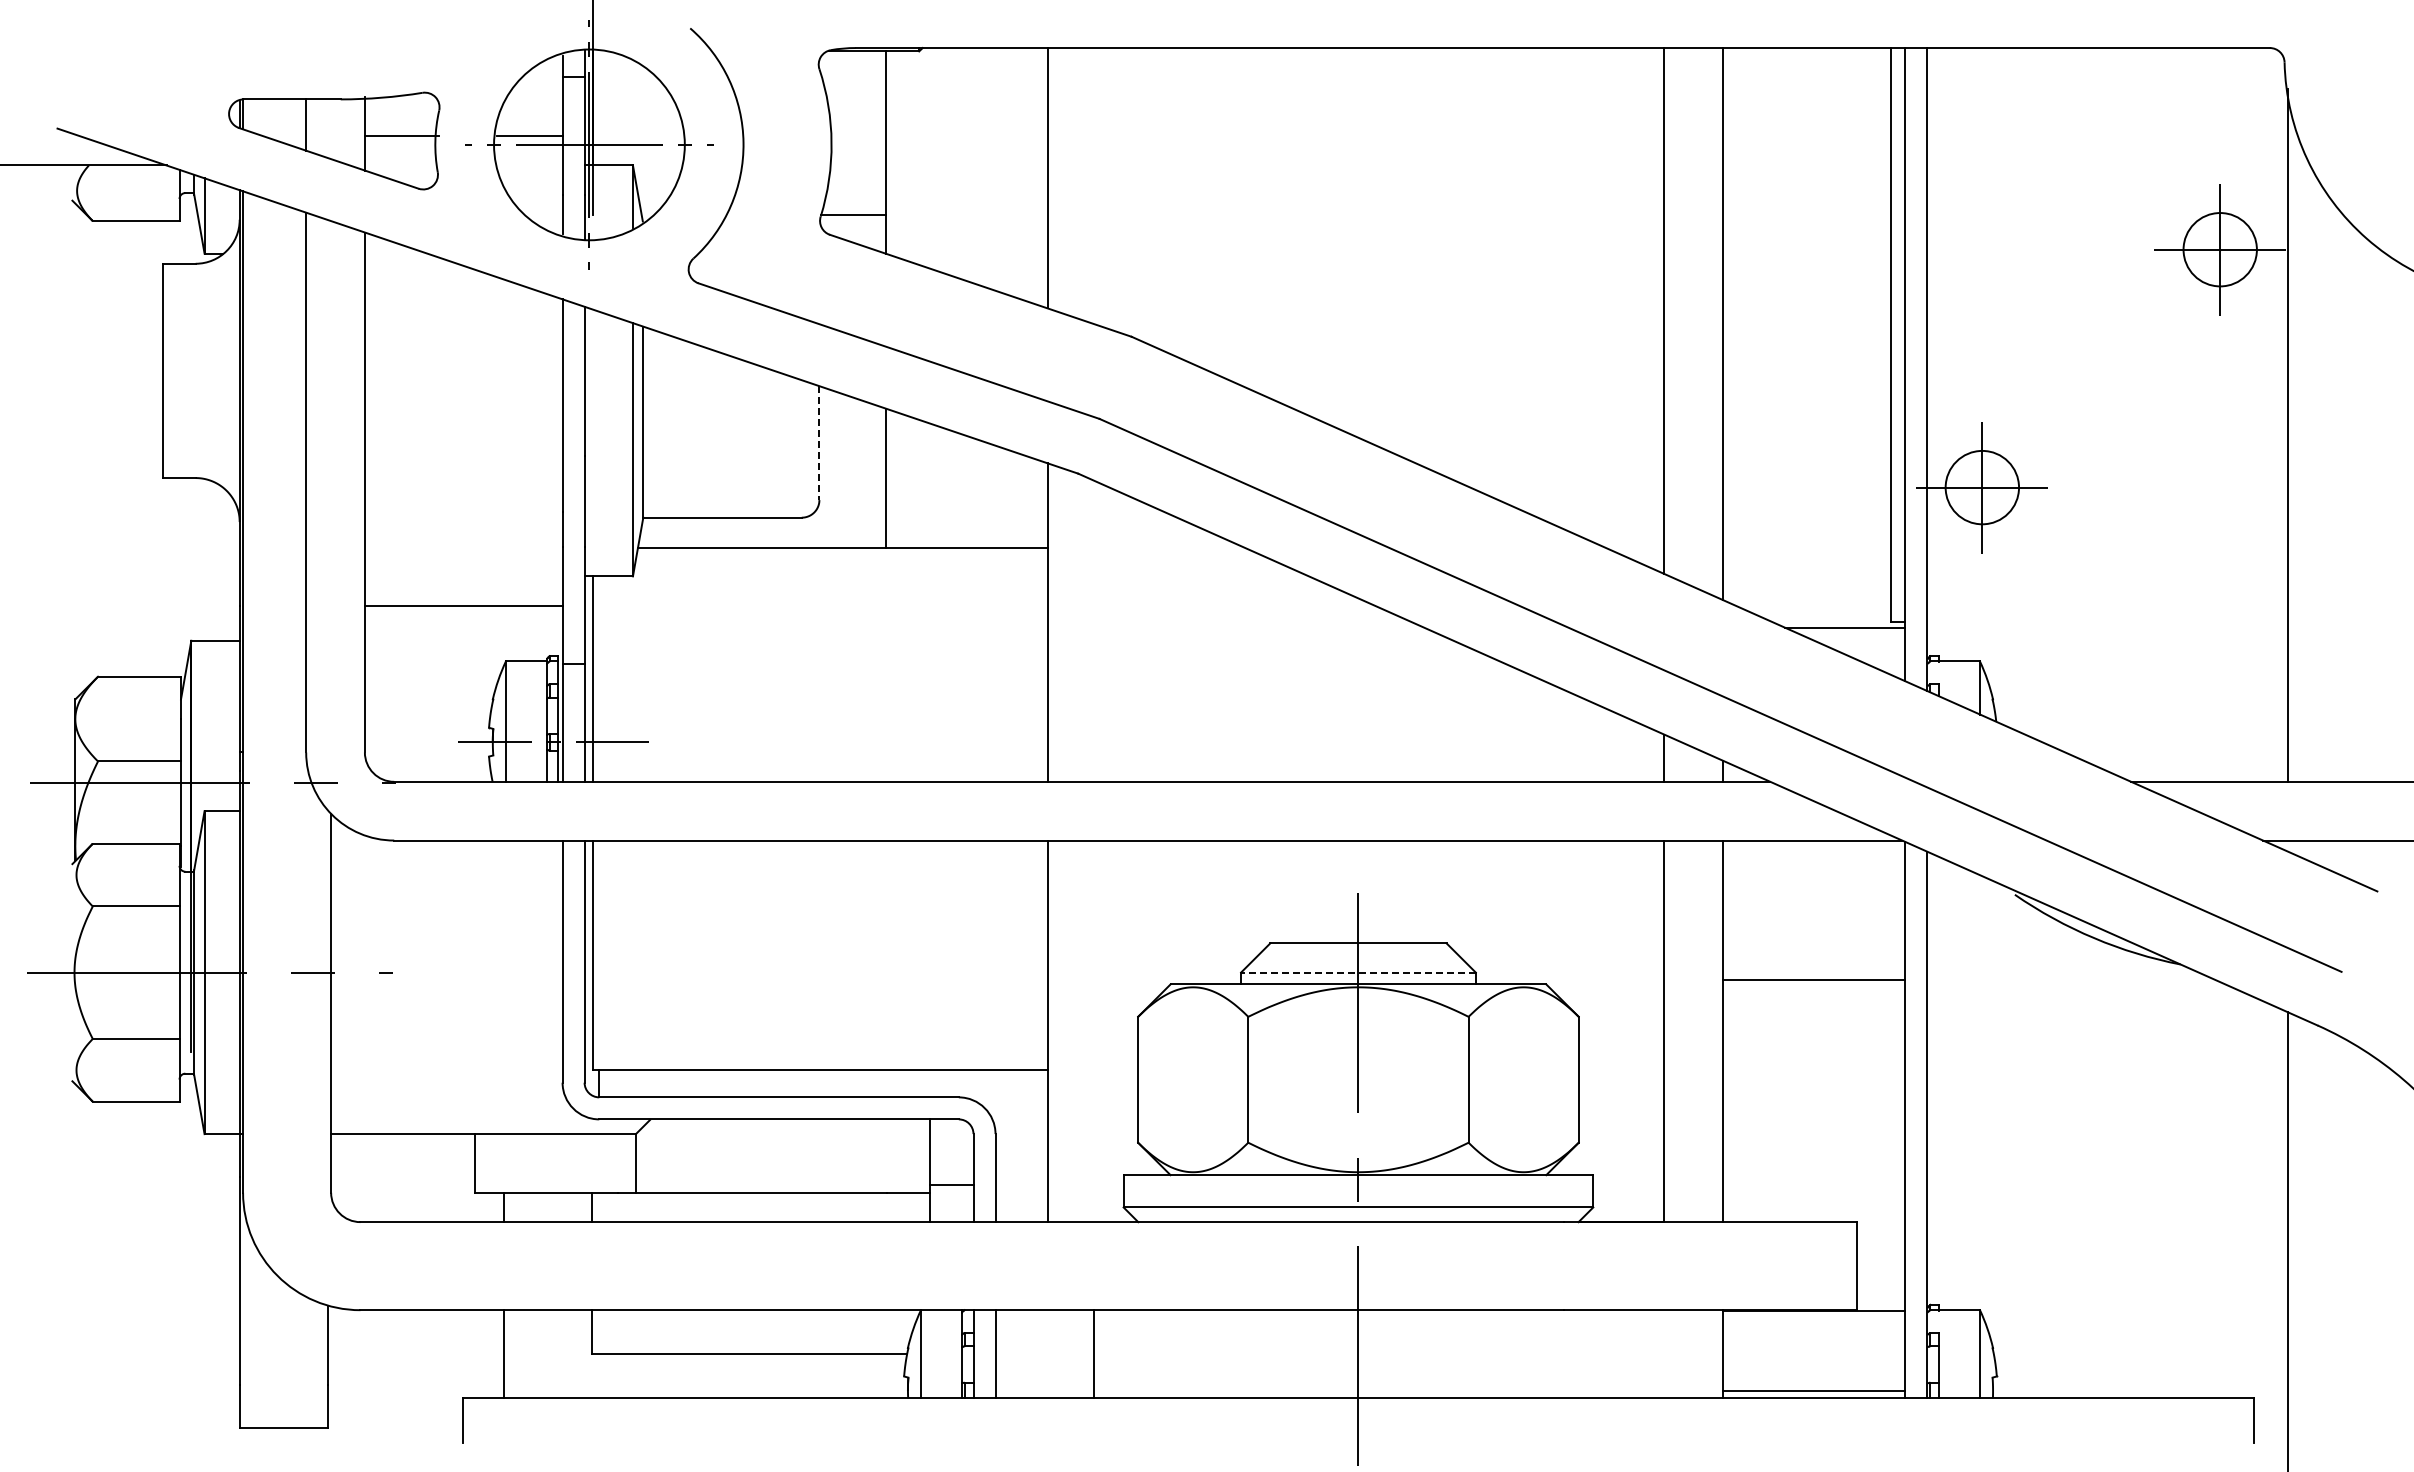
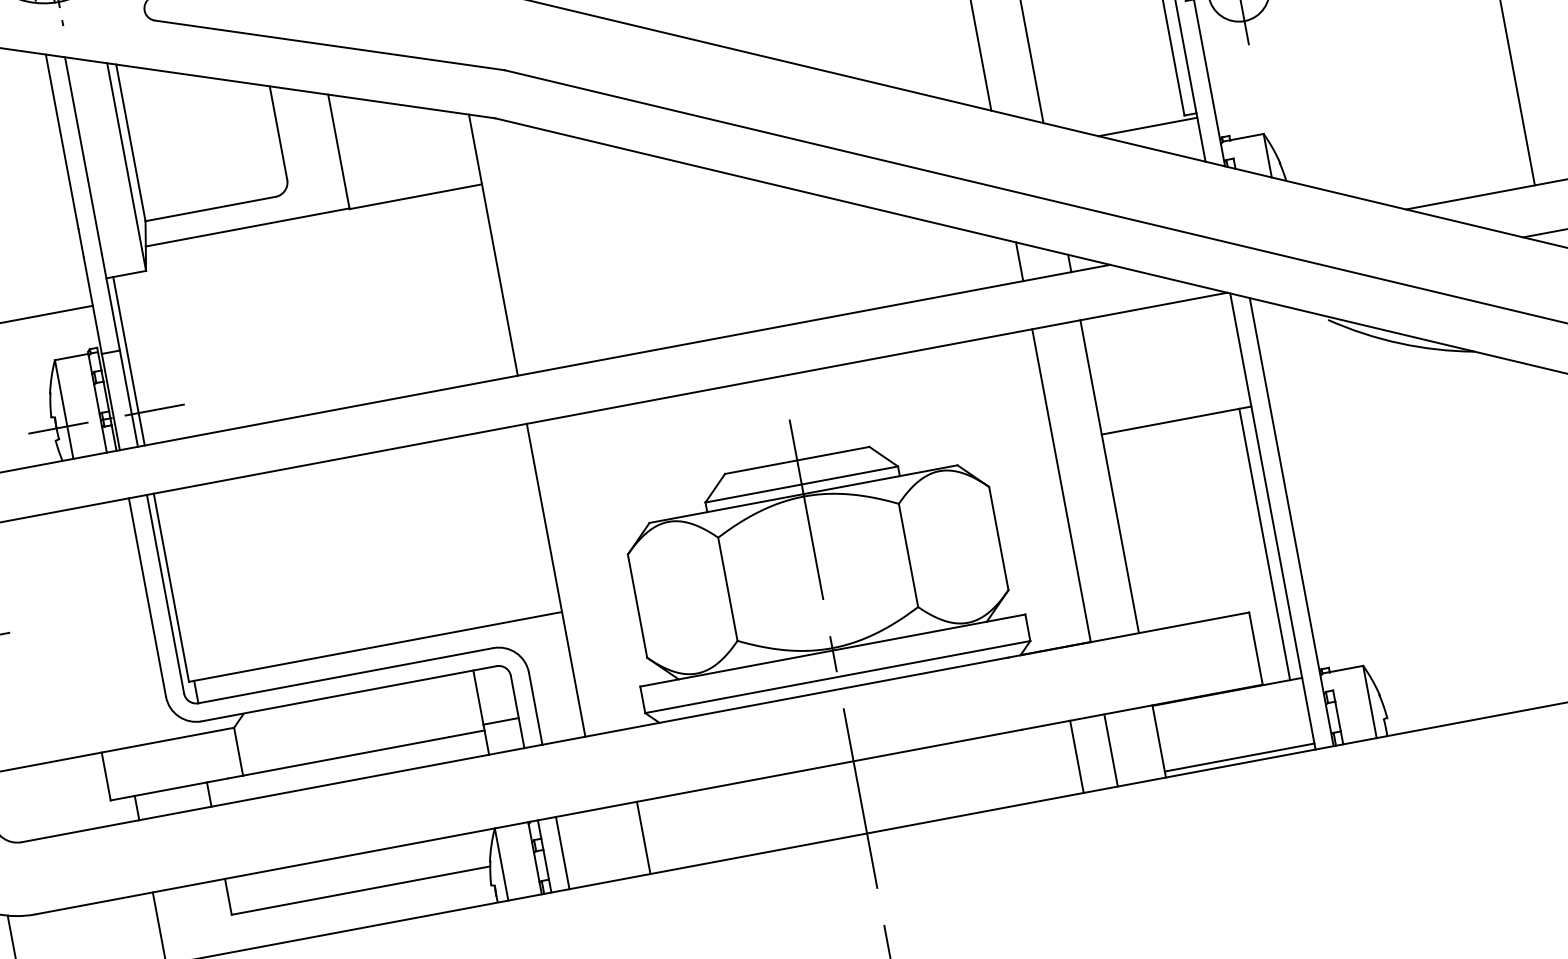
line: (819, 443) -> (278, 133), dashed -> solid
line: (1357, 972) -> (800, 484), dashed -> solid
line: (1890, 1144) -> (1264, 543), added
line: (1622, 1354) -> (1076, 757), added
line: (1664, 1354) -> (1111, 750), added

